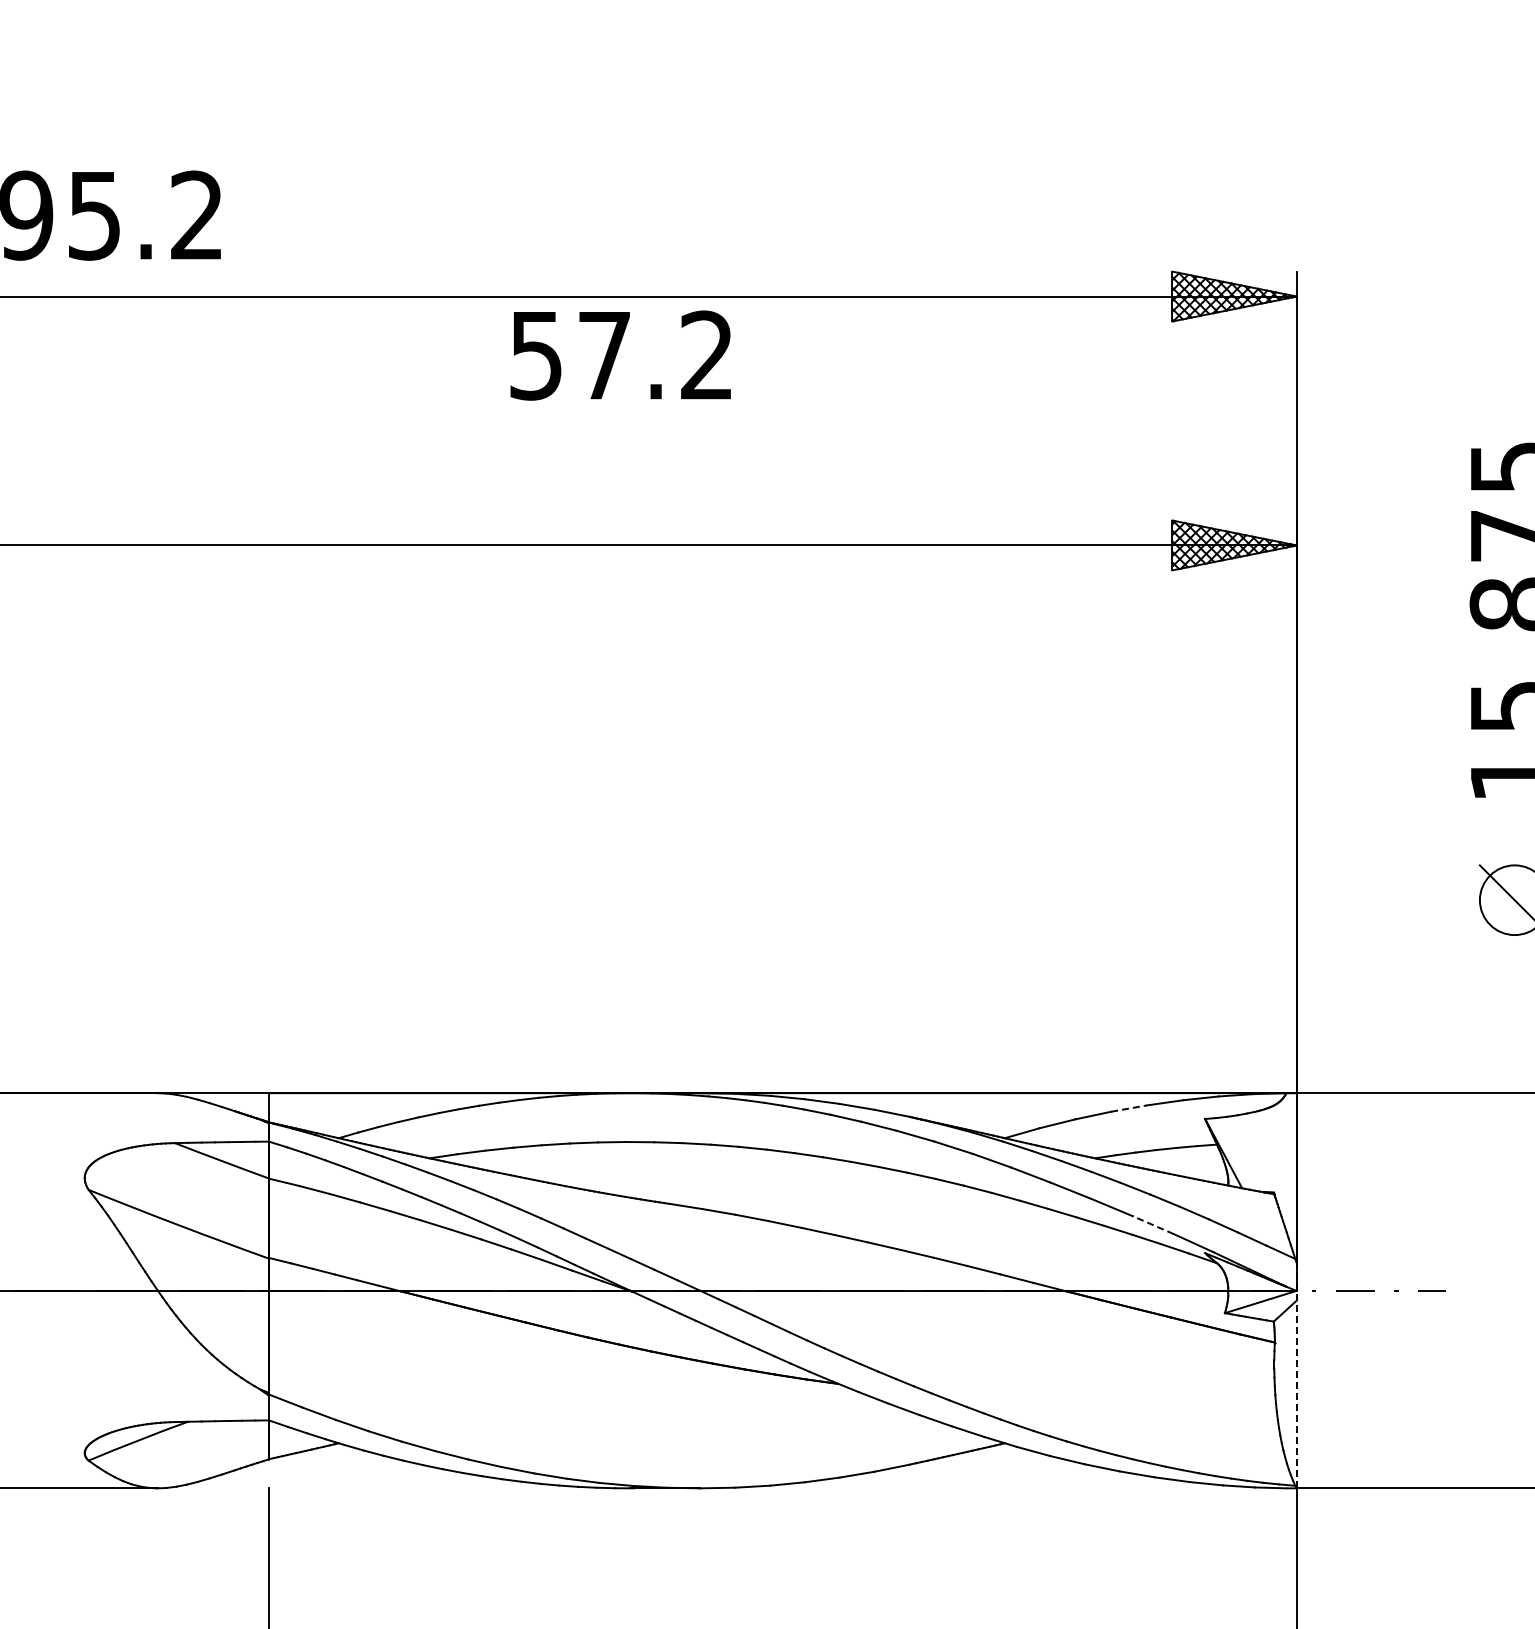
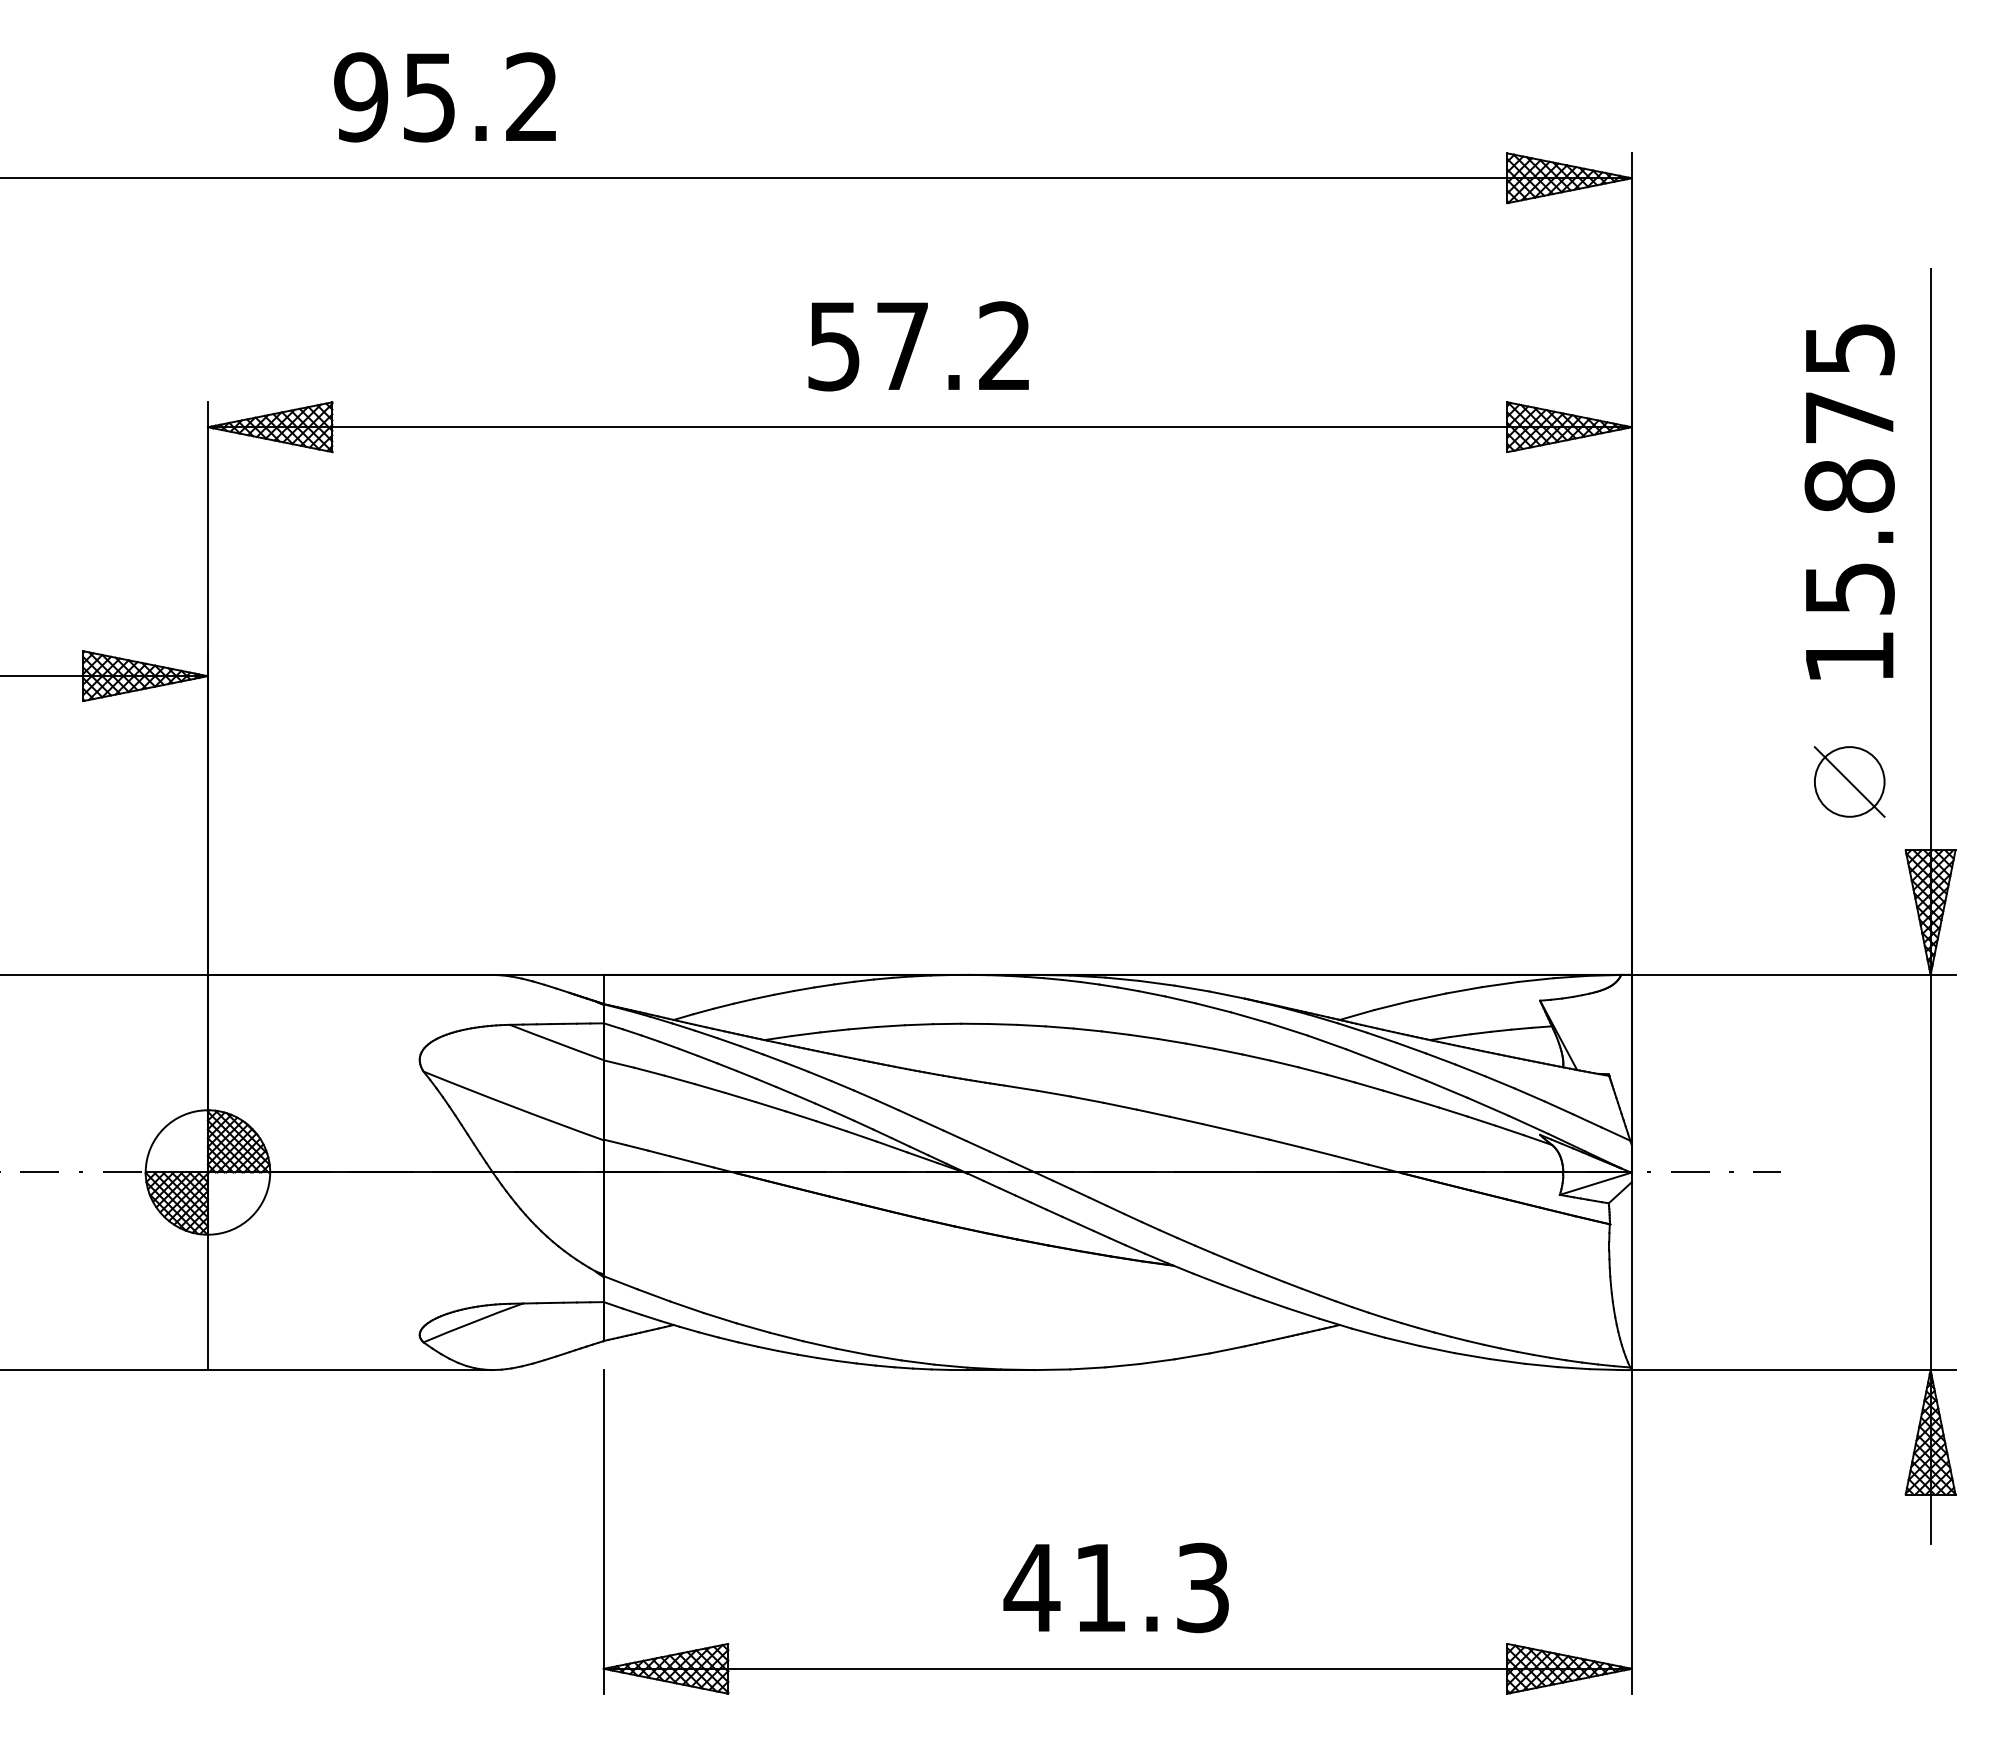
text: (620, 355) -> (918, 346), moved
line: (1129, 1108) -> (1464, 990), dashed -> solid
line: (1152, 1224) -> (1487, 1106), dashed -> solid
line: (1296, 1375) -> (1631, 1257), dashed -> solid

